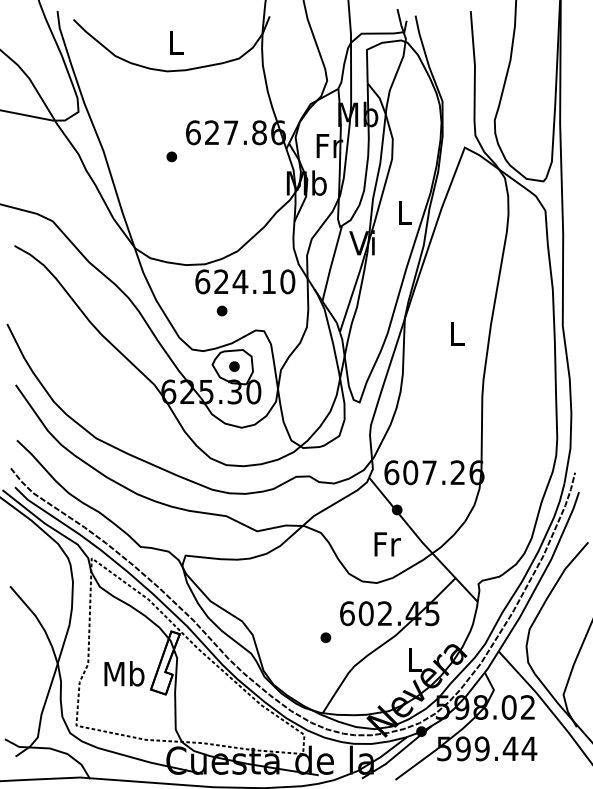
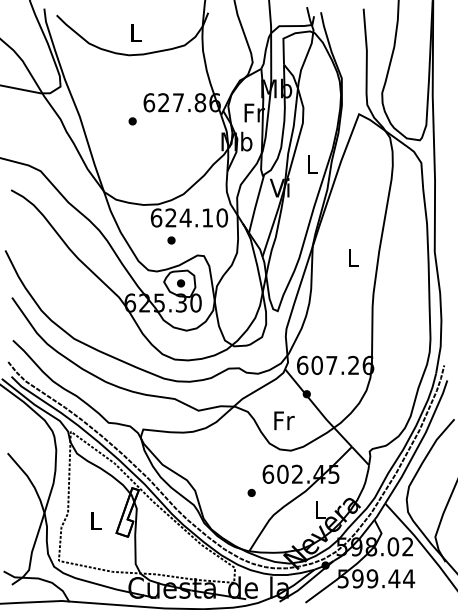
text: (387, 543) -> (284, 420), moved
text: (123, 673) -> (95, 520), Mb -> L

